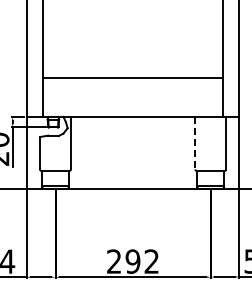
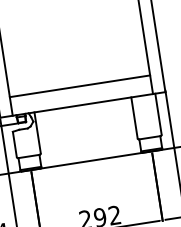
line: (133, 77) -> (80, 85), moved
line: (195, 143) -> (134, 118), dashed -> solid

